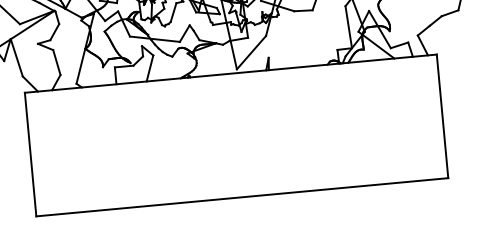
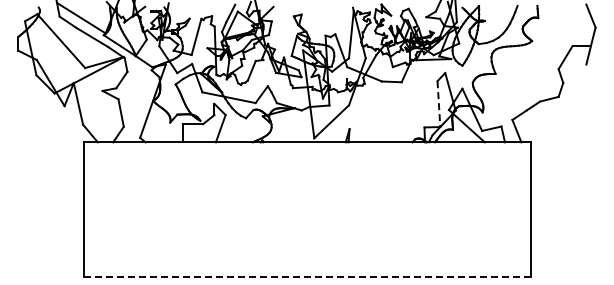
line: (348, 27) -> (438, 104), solid -> dashed
line: (242, 197) -> (307, 276), solid -> dashed

